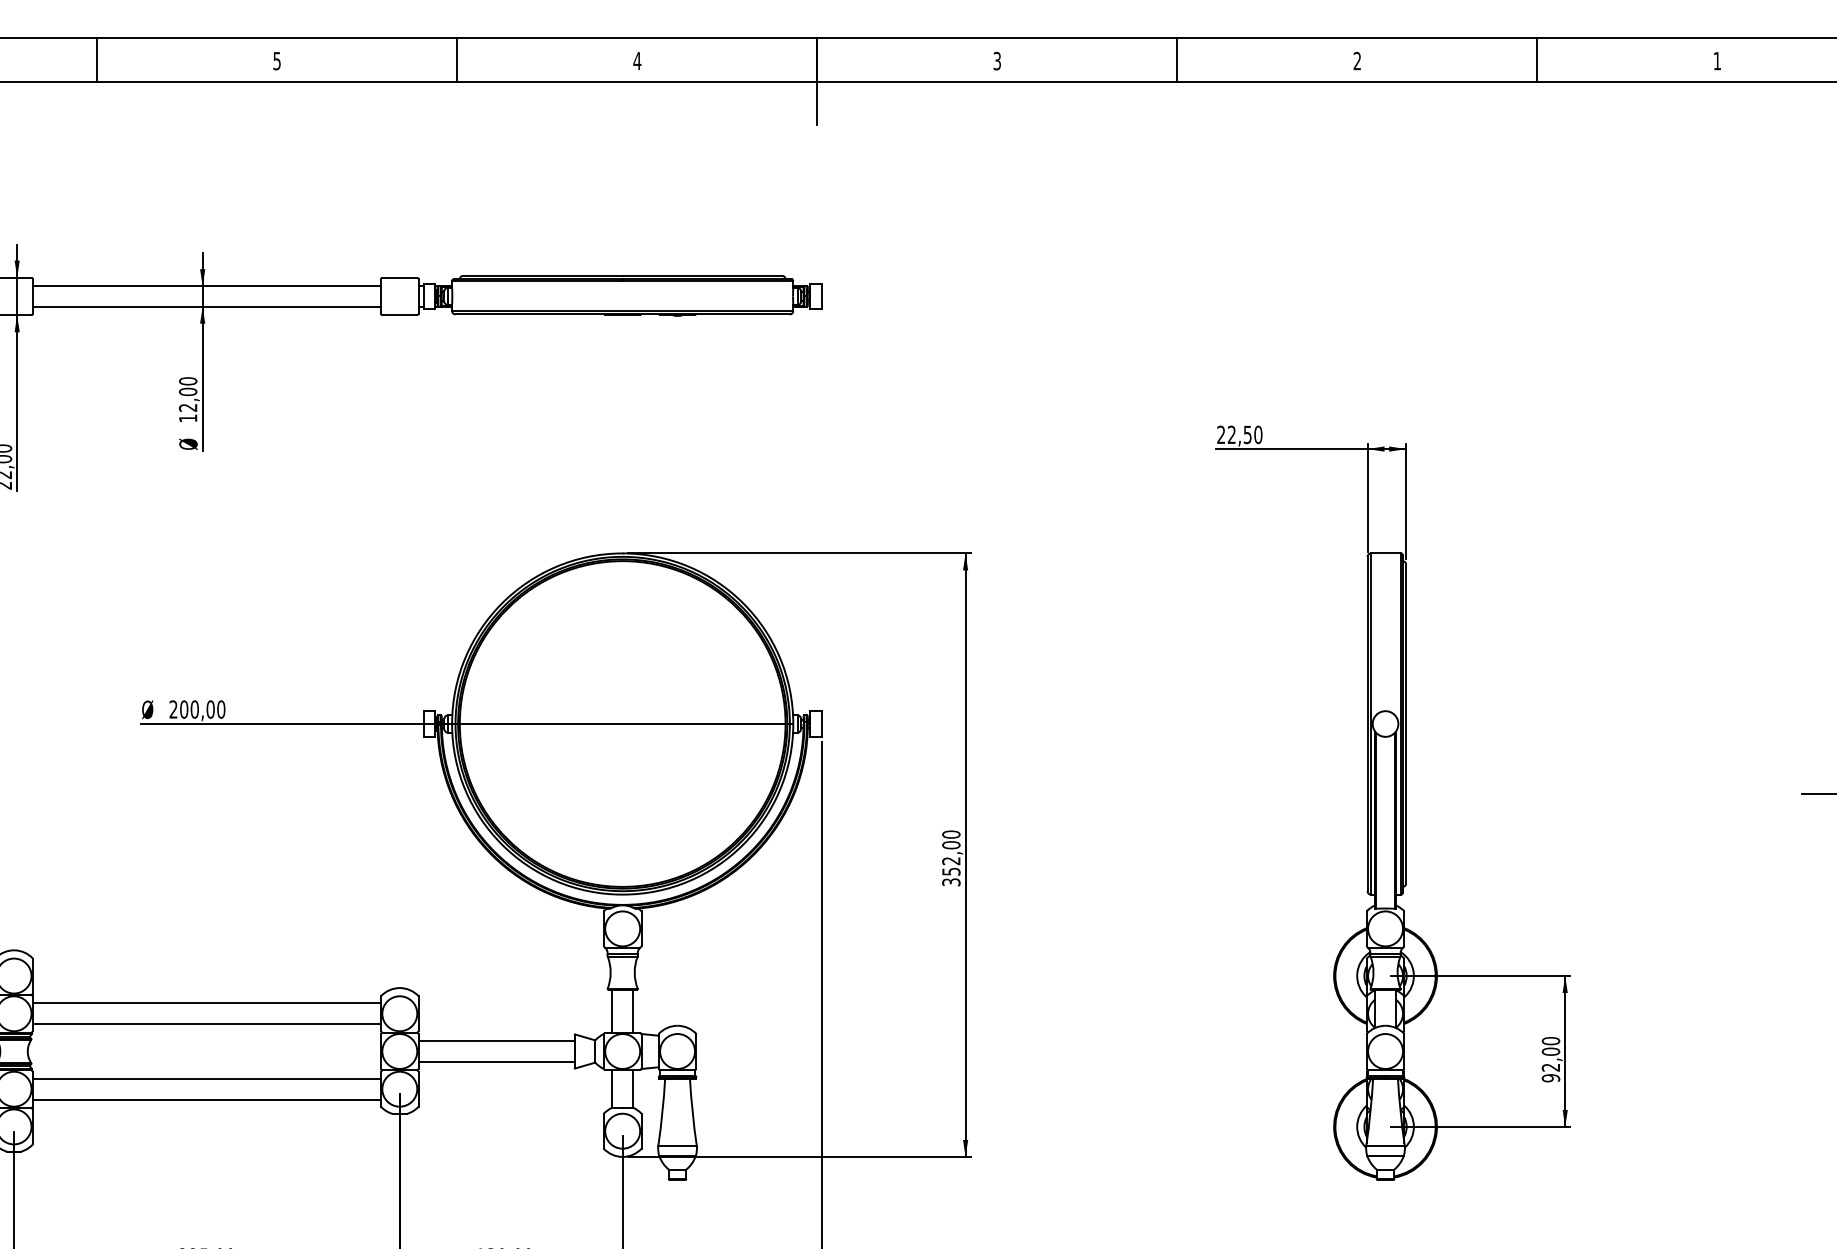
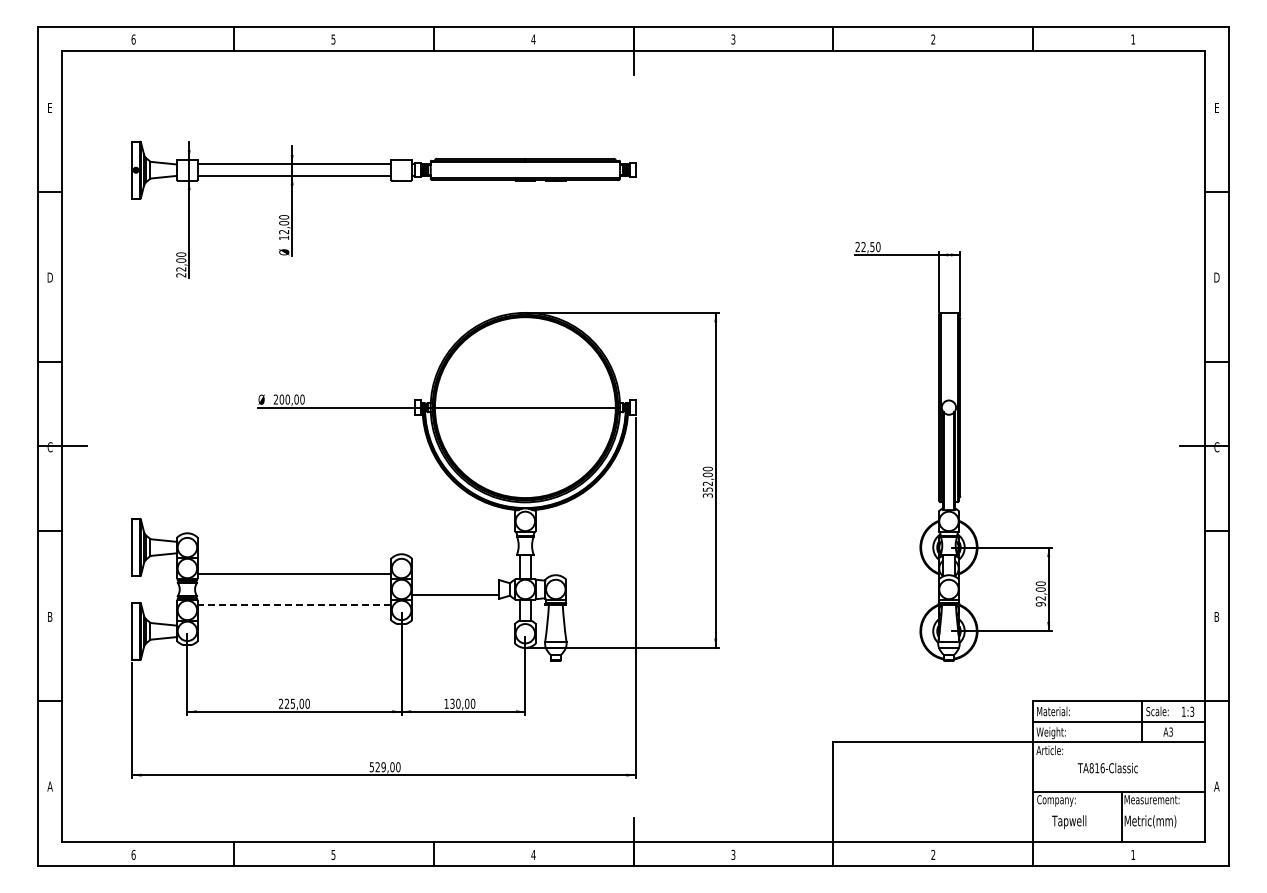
line: (206, 1002) -> (294, 562), removed
line: (496, 1040) -> (455, 583), removed
line: (206, 1078) -> (294, 604), solid -> dashed
line: (206, 1100) -> (294, 616), removed

